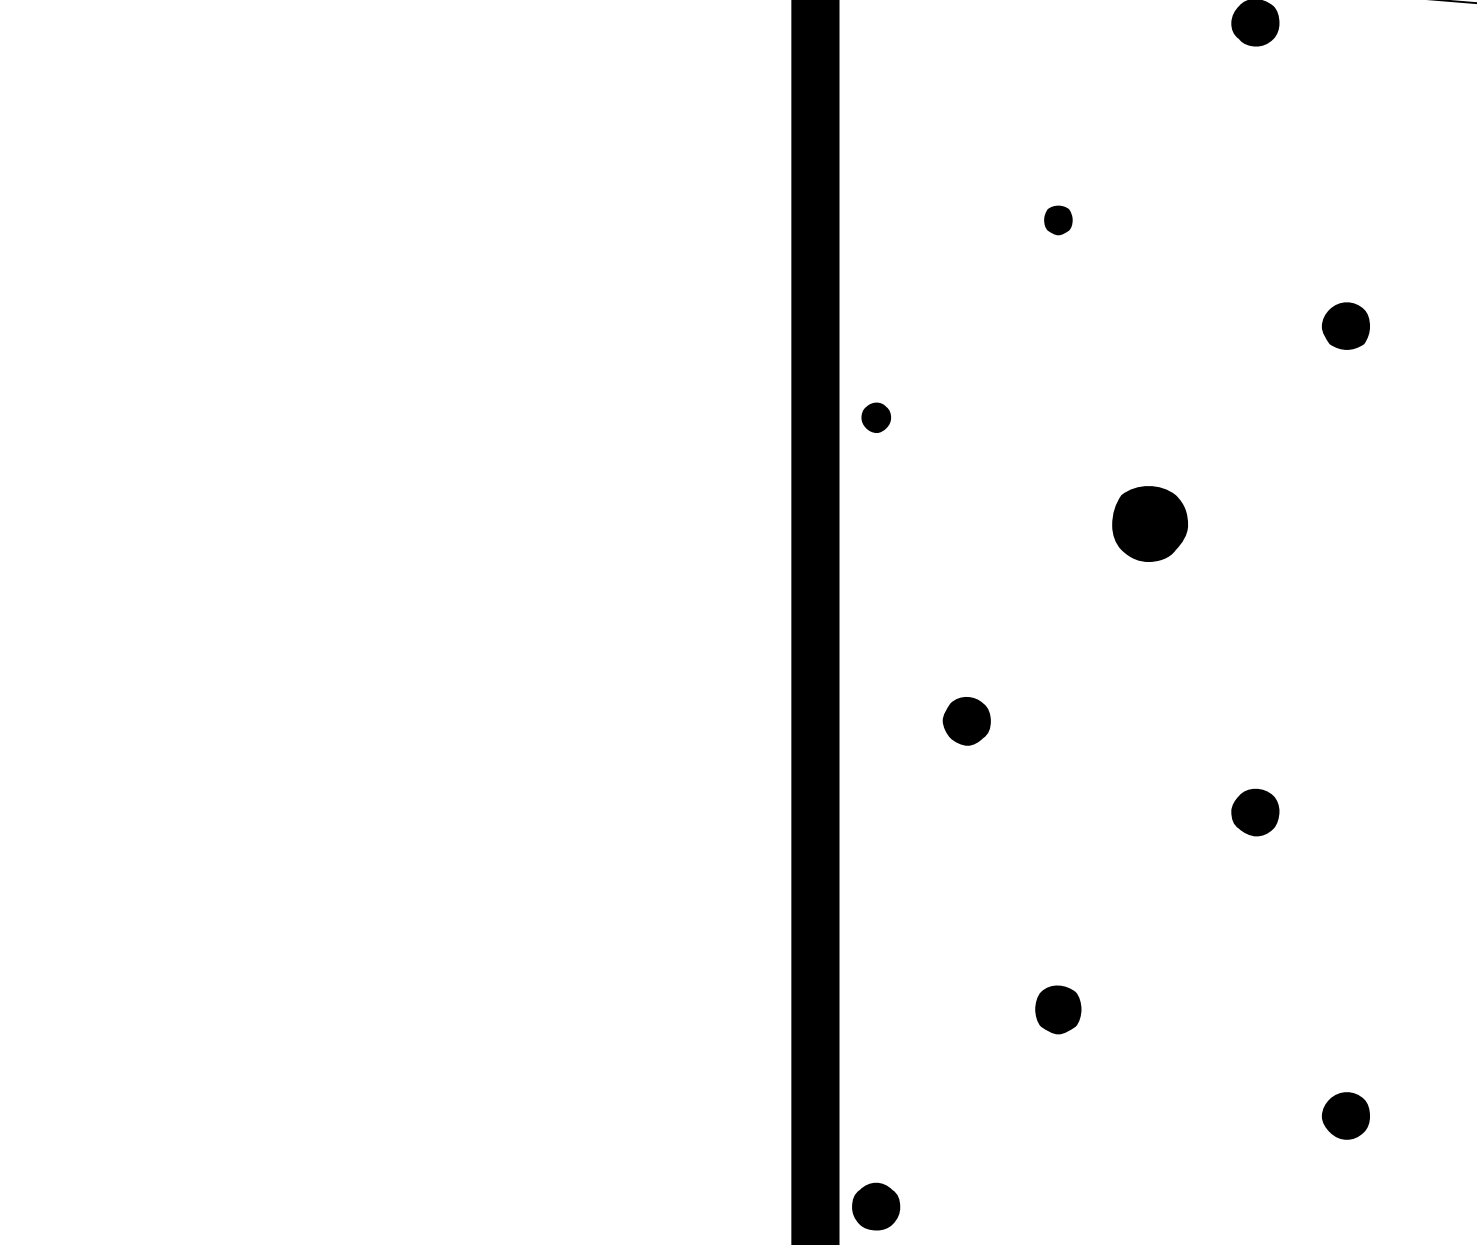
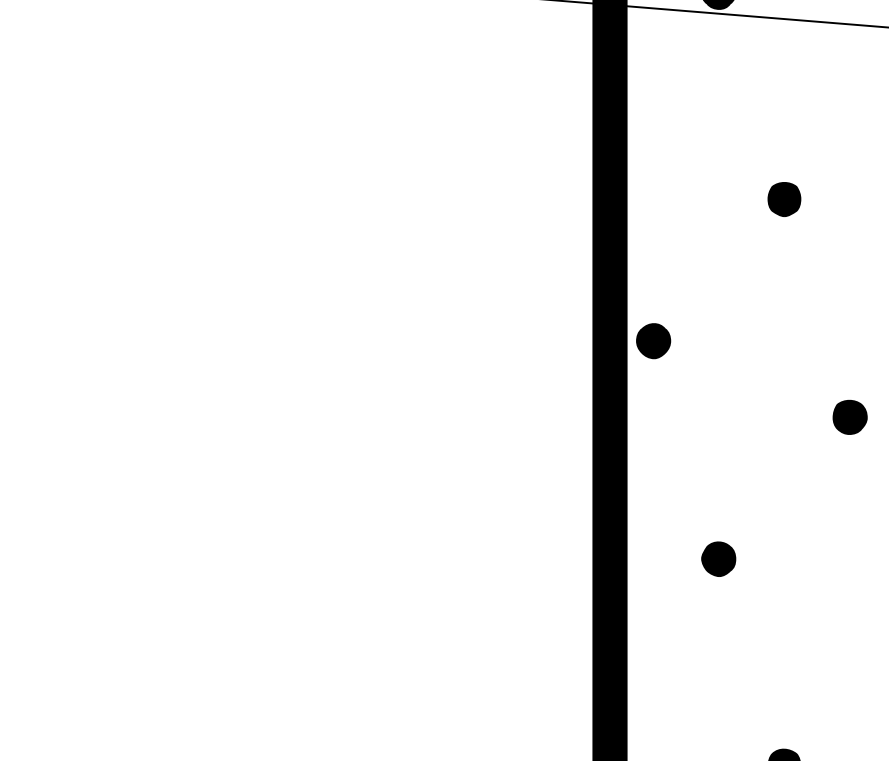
part: (1058, 220) -> (784, 199), size x1.67
part: (876, 417) -> (653, 341), size x1.67
part: (1149, 523) -> (849, 417), size x0.62

